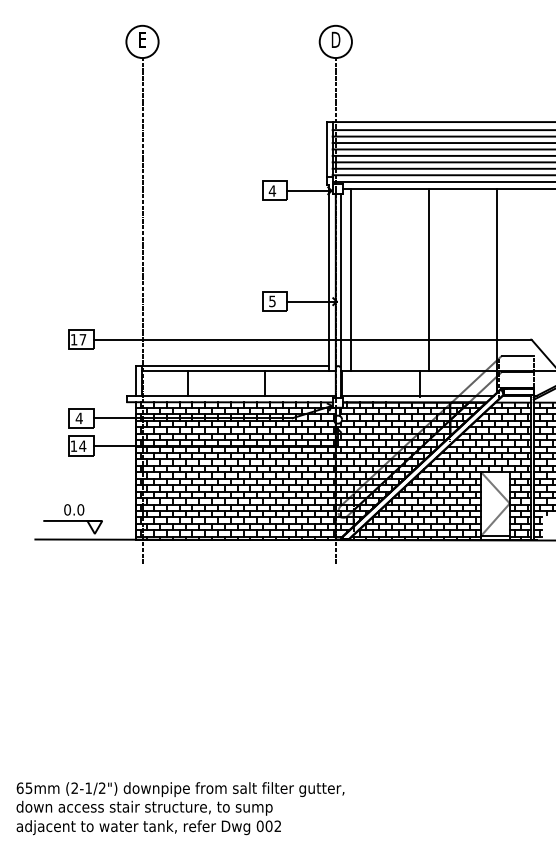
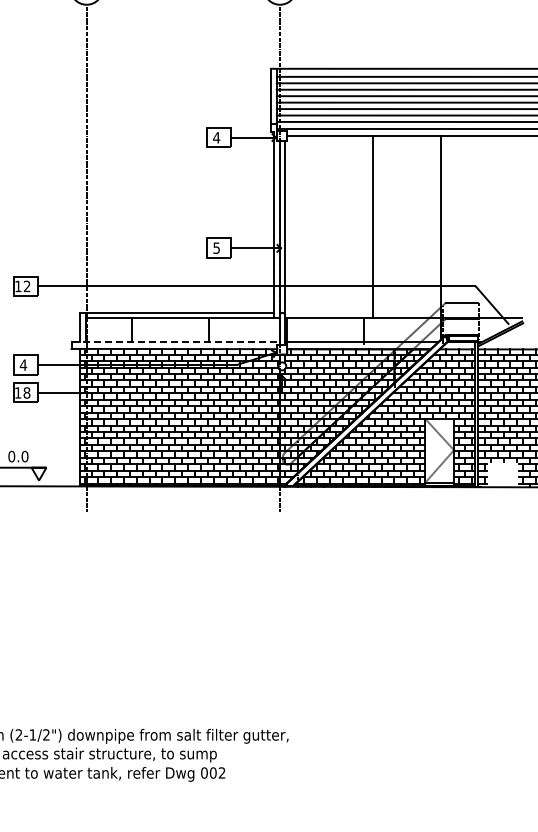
line: (351, 279) -> (295, 226), removed
text: (82, 339) -> (26, 286), 17 -> 12
line: (232, 395) -> (176, 342), solid -> dashed
text: (82, 445) -> (26, 392), 14 -> 18

